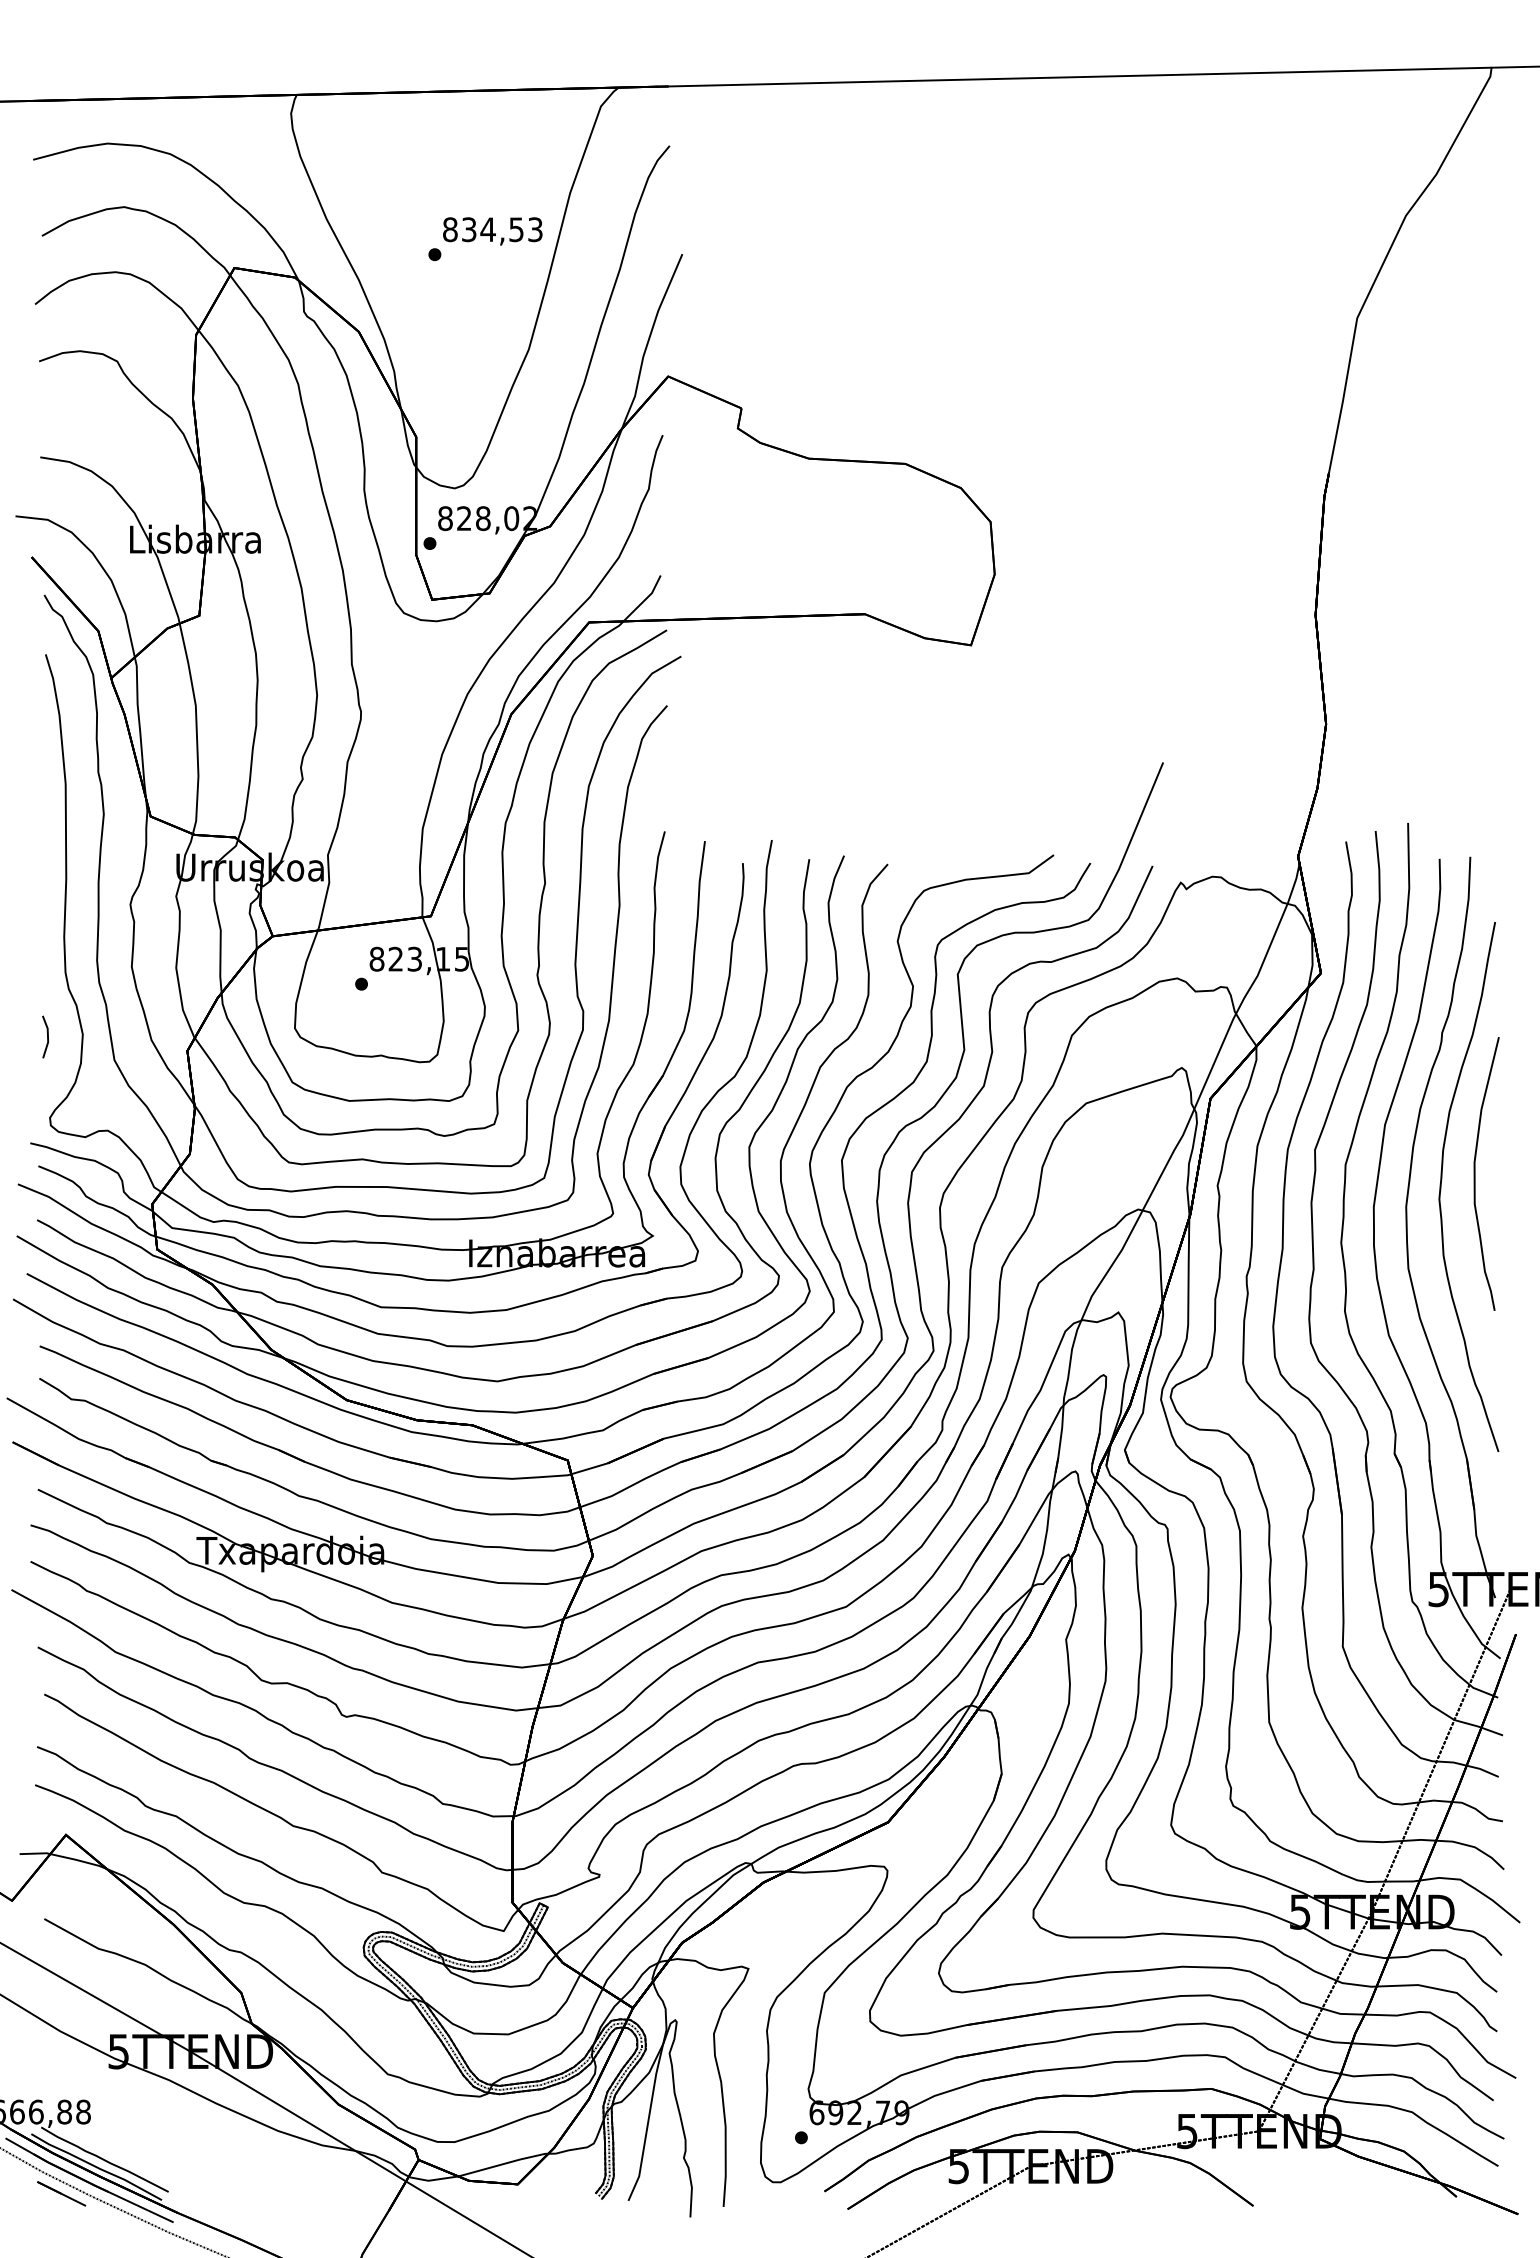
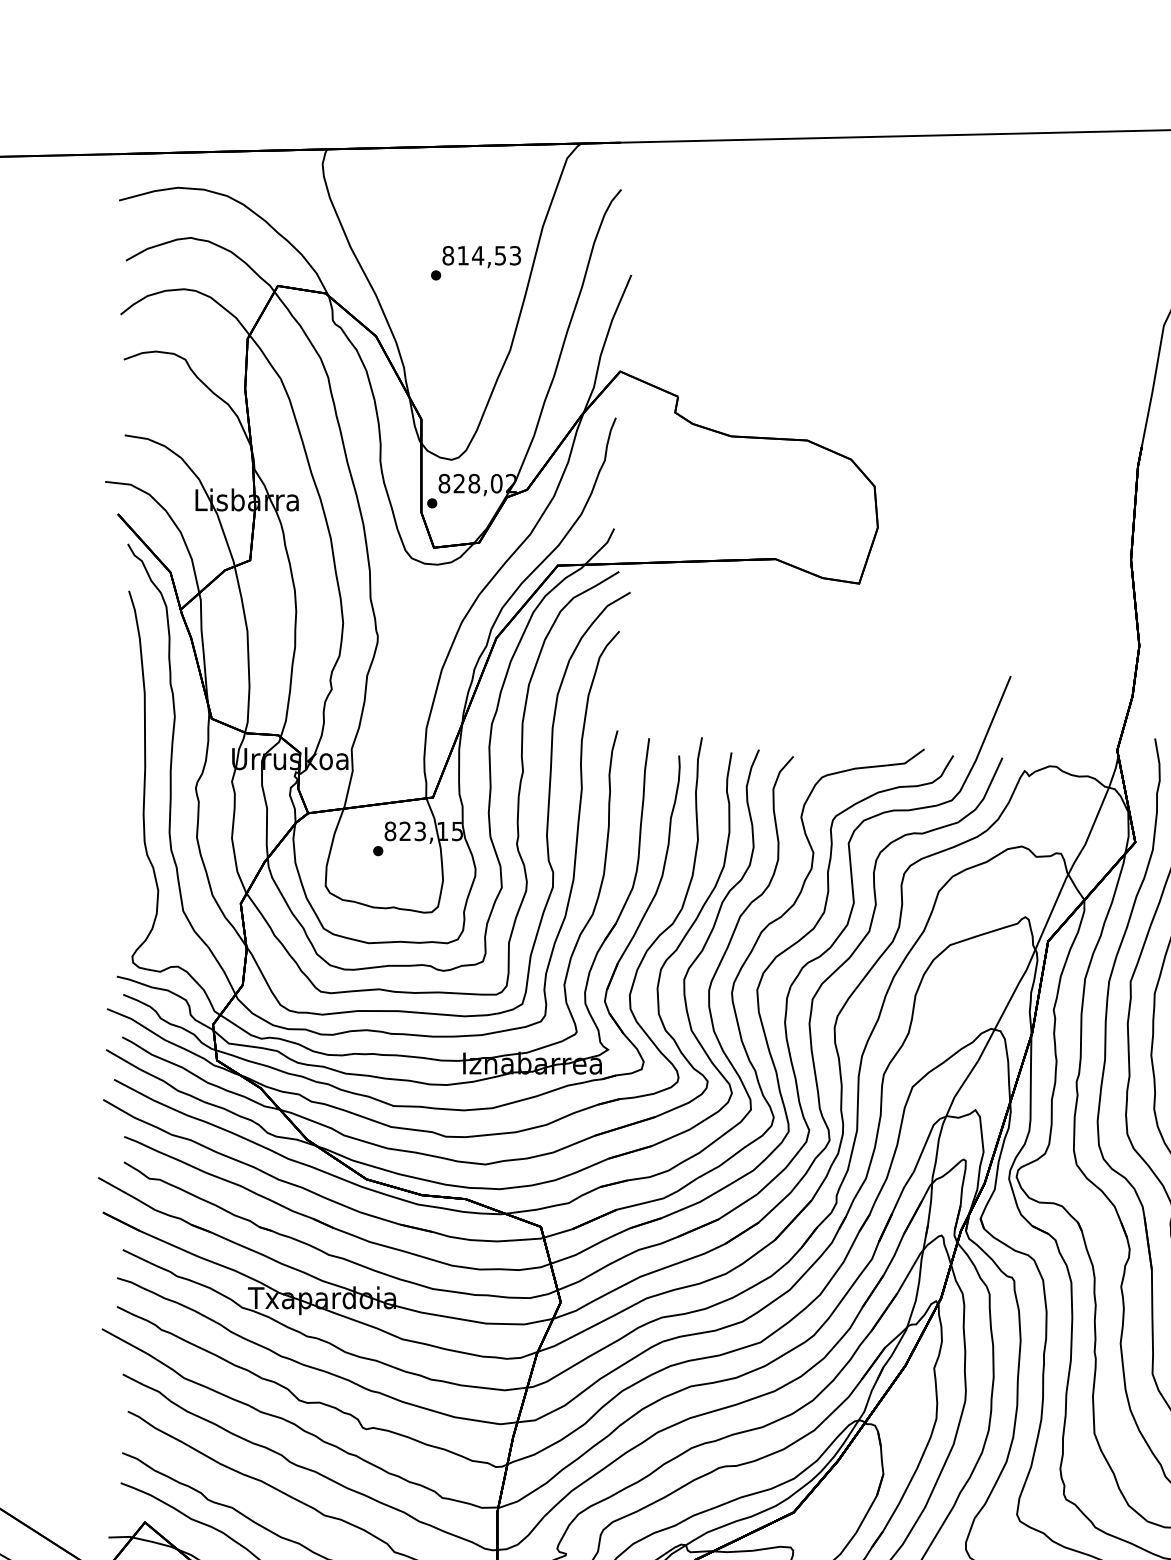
text: (469, 229) -> (463, 255), 834,53 -> 814,53
line: (47, 1036) -> (130, 892), removed

